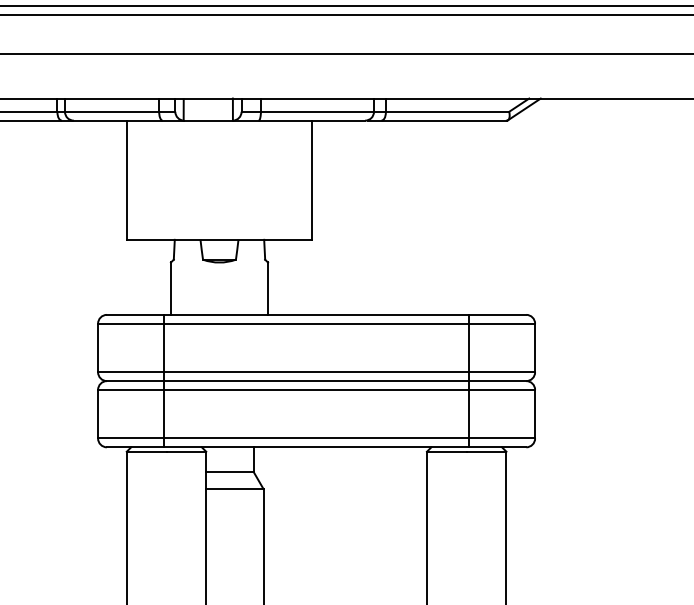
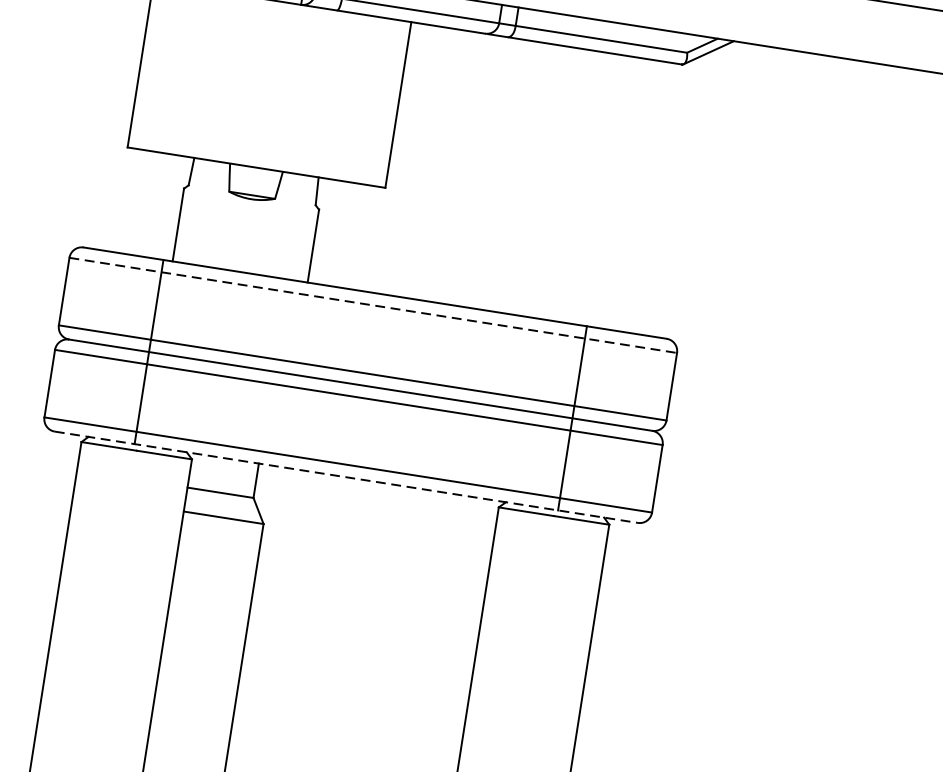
line: (316, 323) -> (373, 305), solid -> dashed
line: (316, 447) -> (346, 477), solid -> dashed

